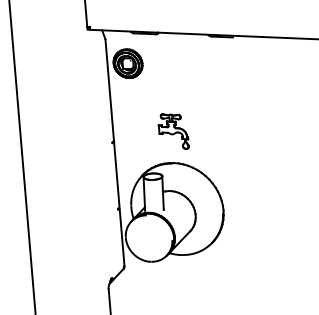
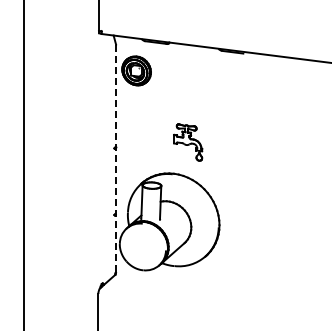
part: (173, 131) -> (188, 142), moved
line: (115, 153) -> (116, 159), solid -> dashed

